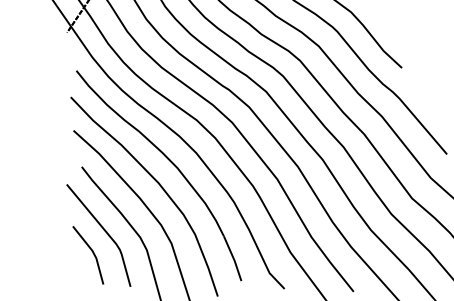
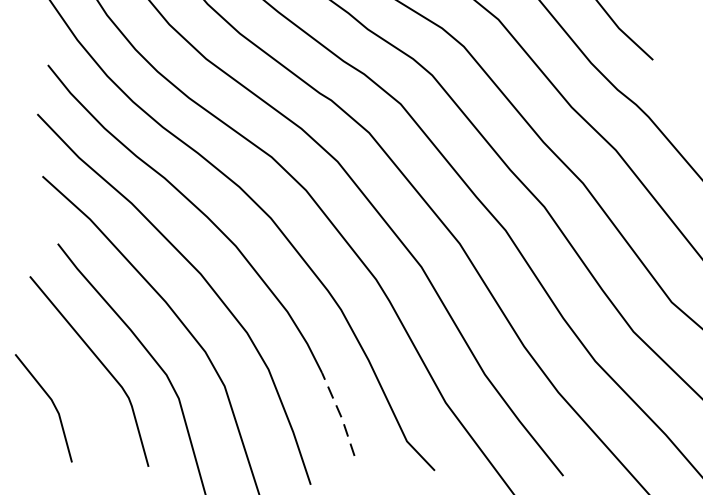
line: (92, 253) -> (51, 404), moved
line: (233, 259) -> (339, 415), solid -> dashed

